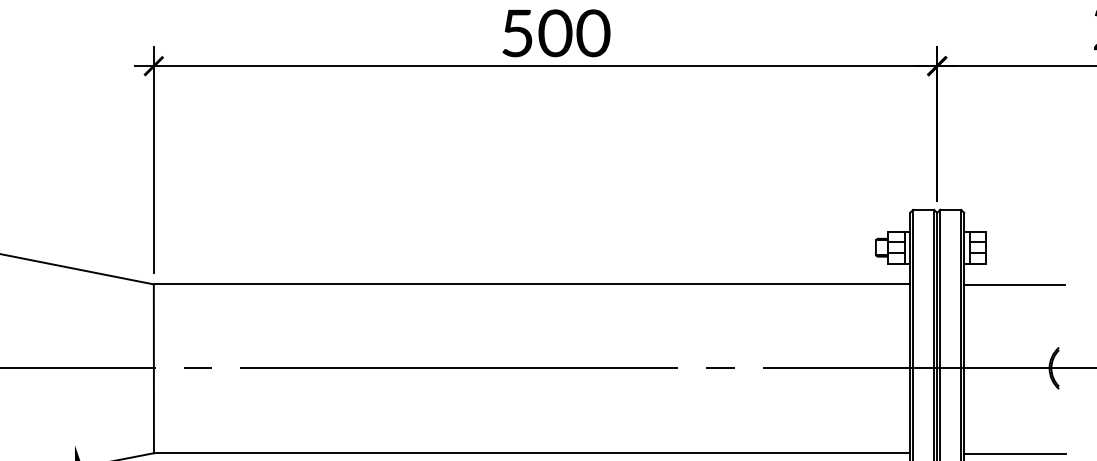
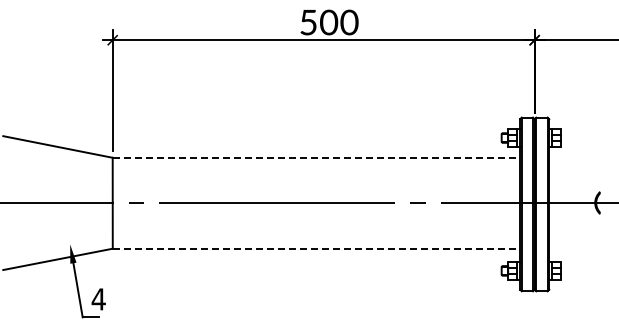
line: (532, 283) -> (316, 157), solid -> dashed
line: (1014, 283) -> (576, 157), removed
line: (532, 452) -> (316, 248), solid -> dashed
line: (1014, 452) -> (576, 248), removed

